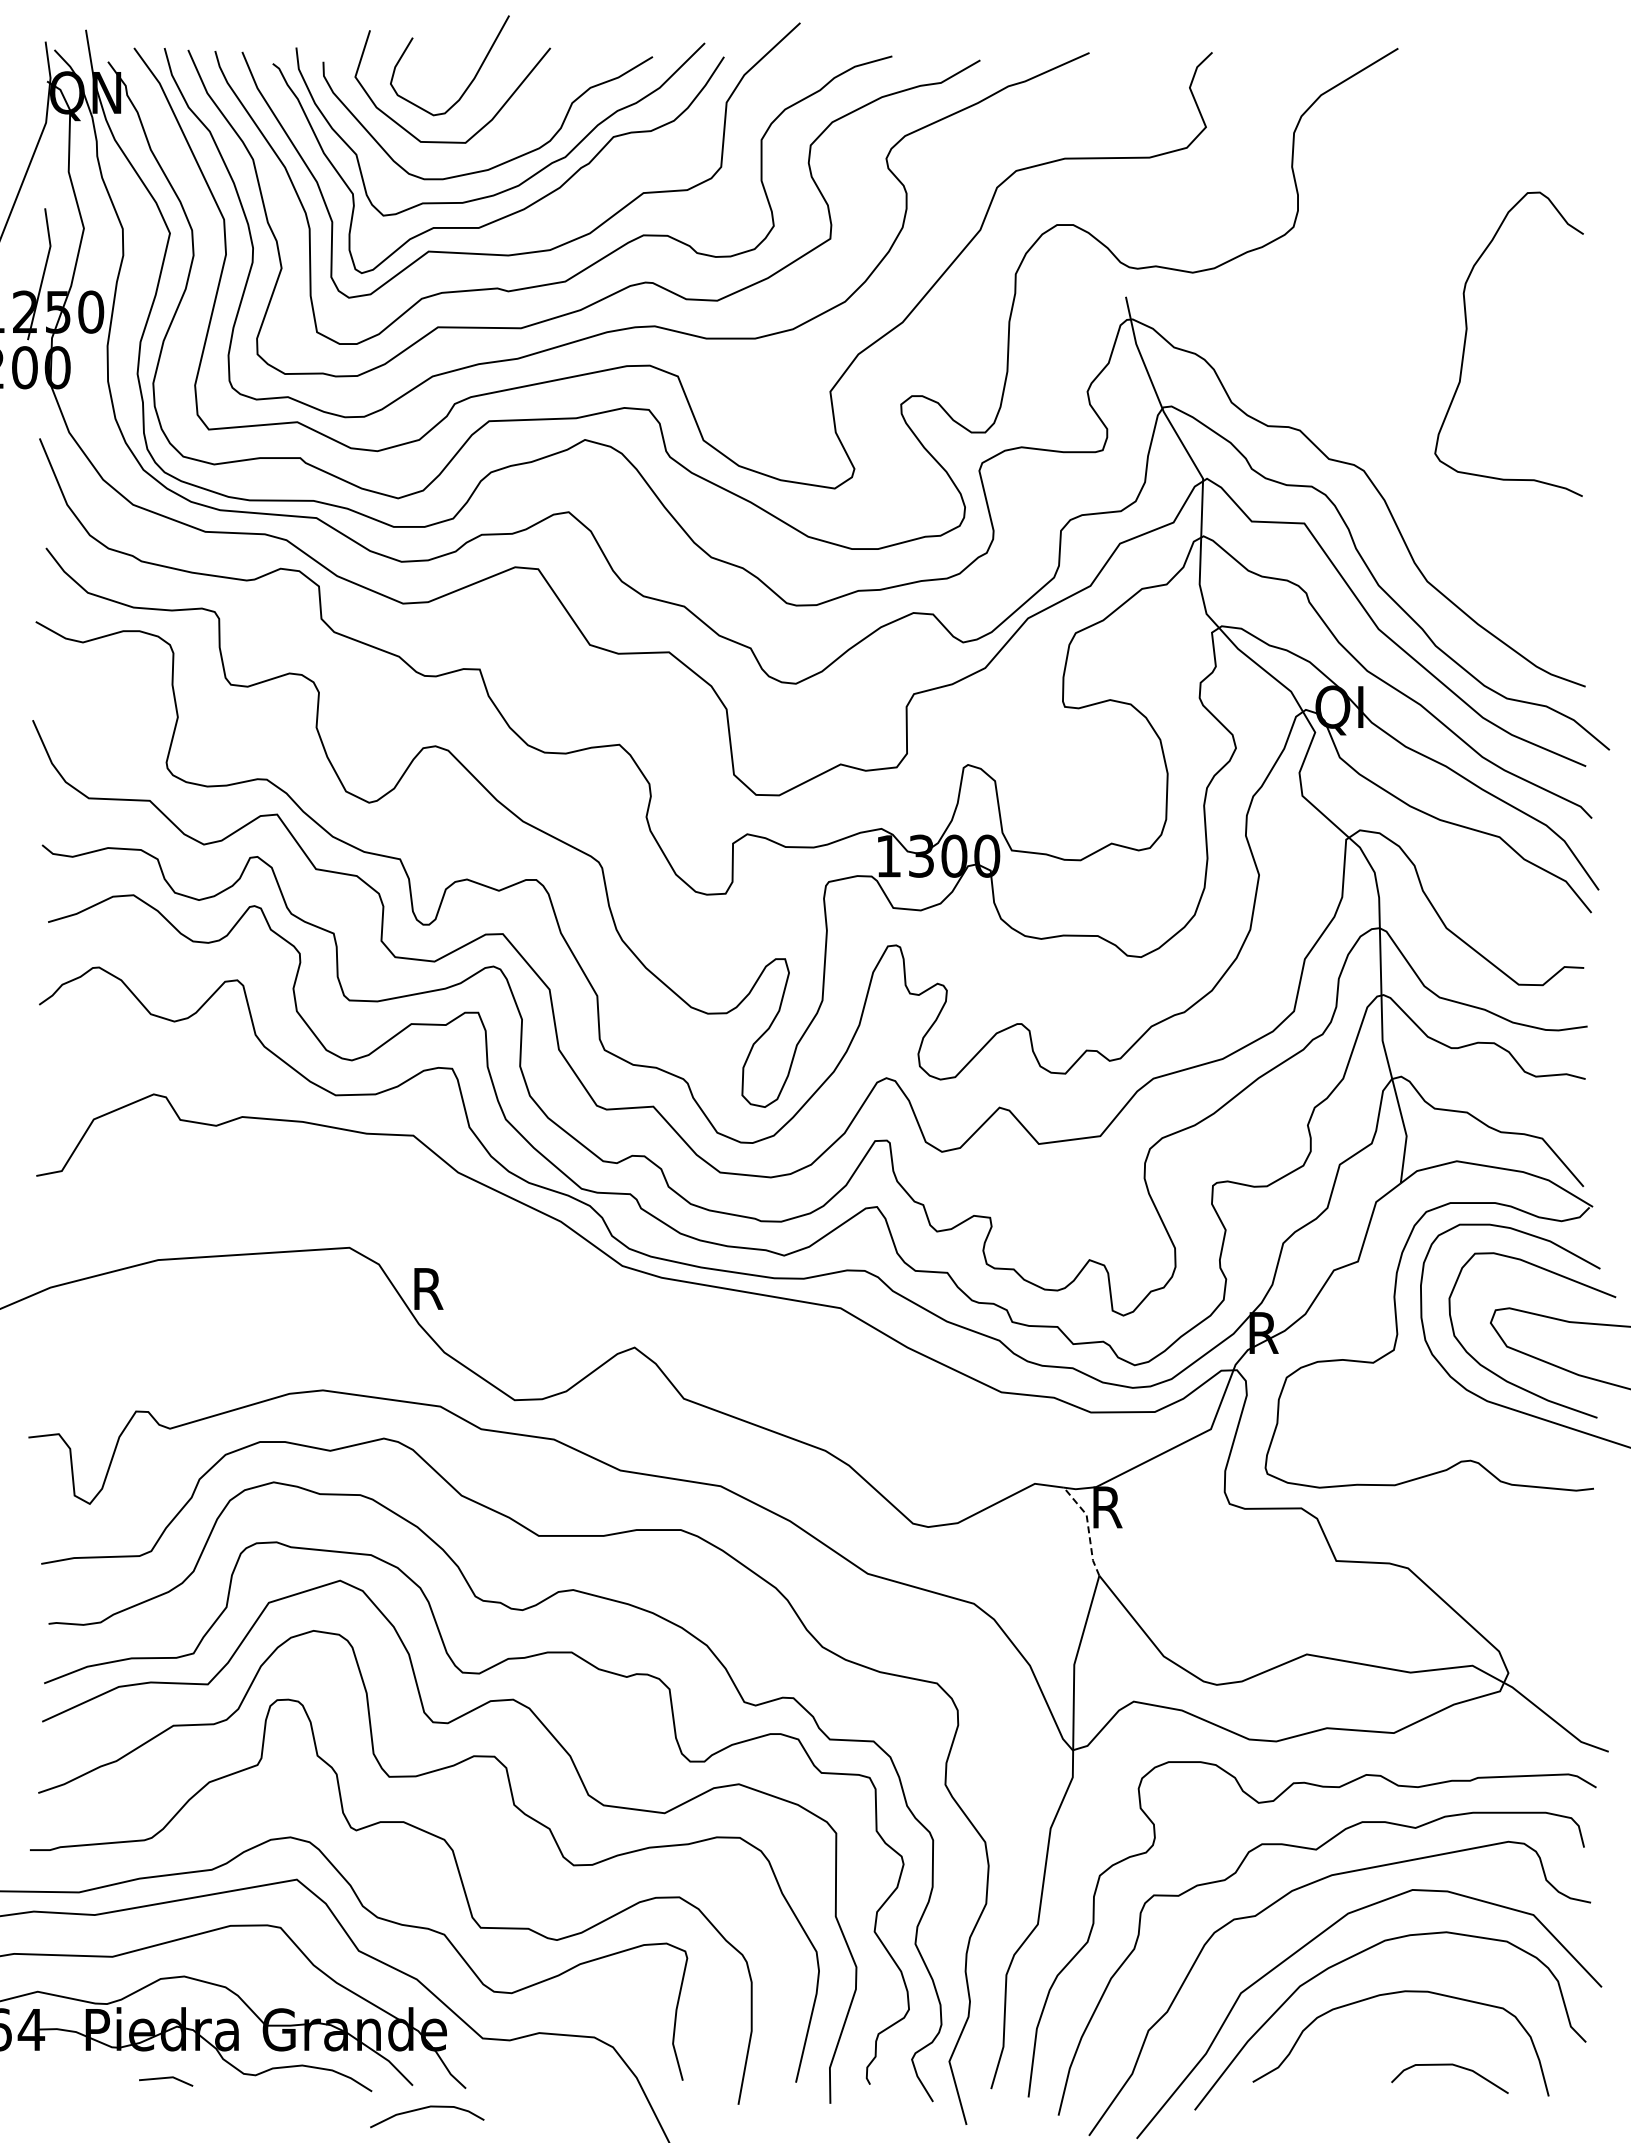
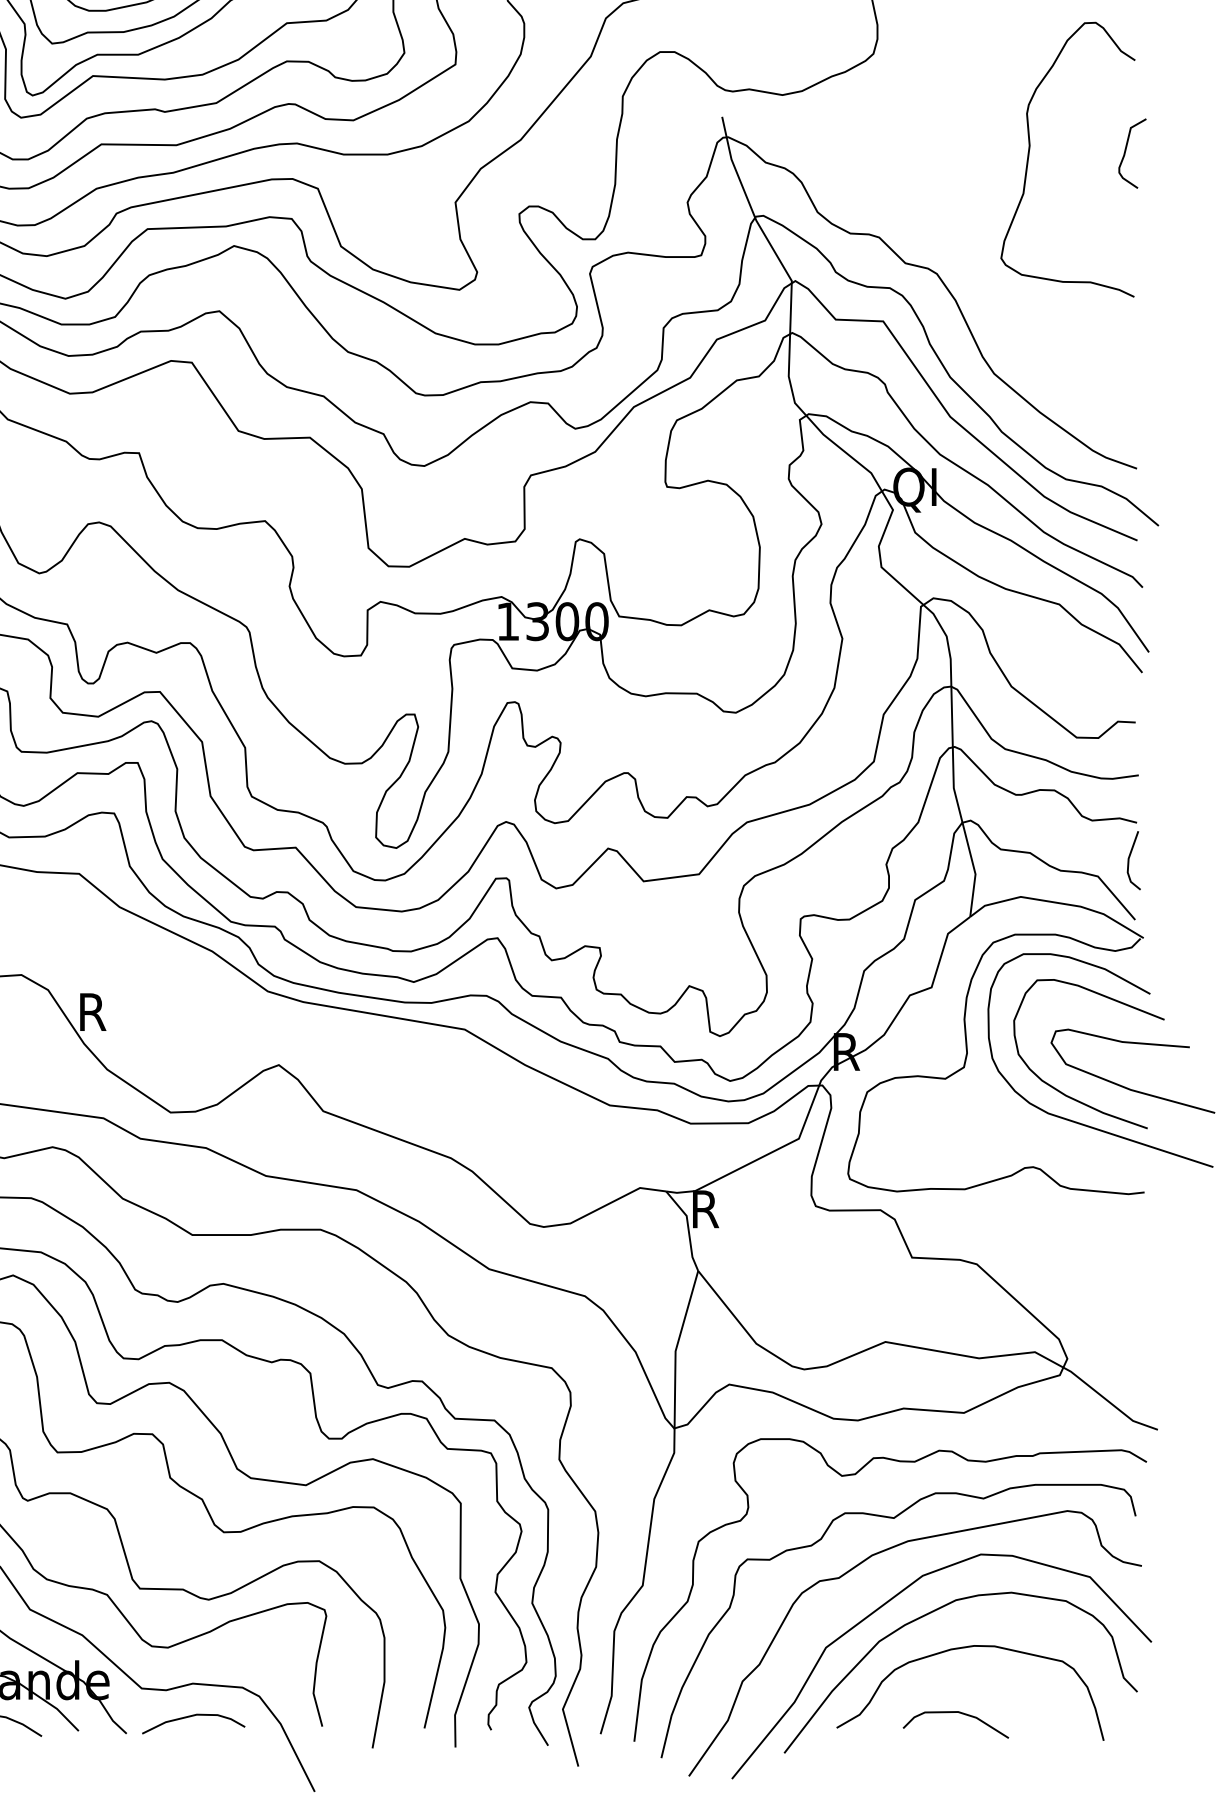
curve: (1573, 336) -> (1126, 152), added
line: (1577, 1120) -> (1129, 860), added
line: (1088, 1528) -> (688, 1228), dashed -> solid
curve: (1449, 2065) -> (955, 1712), moved
curve: (427, 2108) -> (193, 1716), moved

